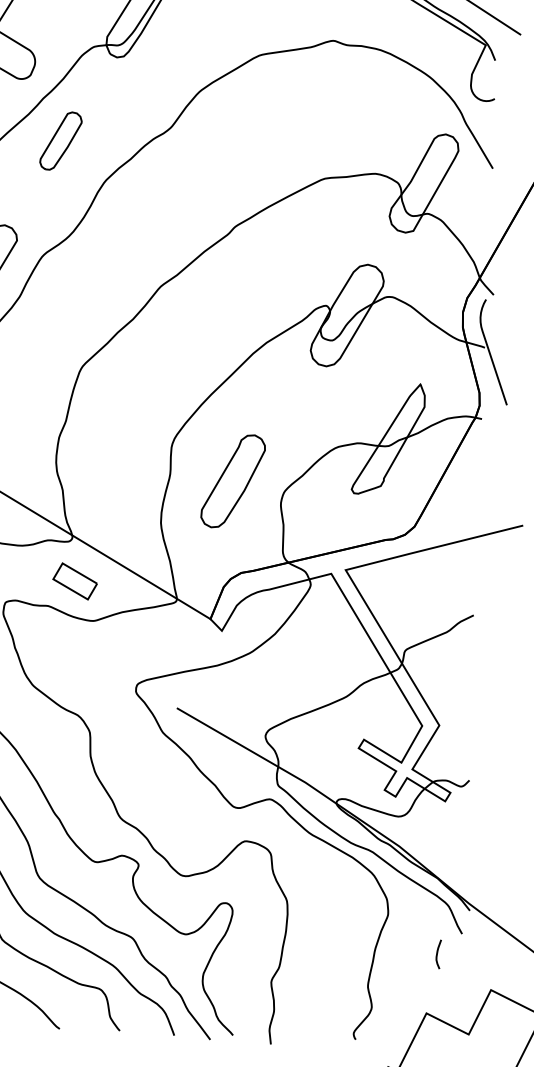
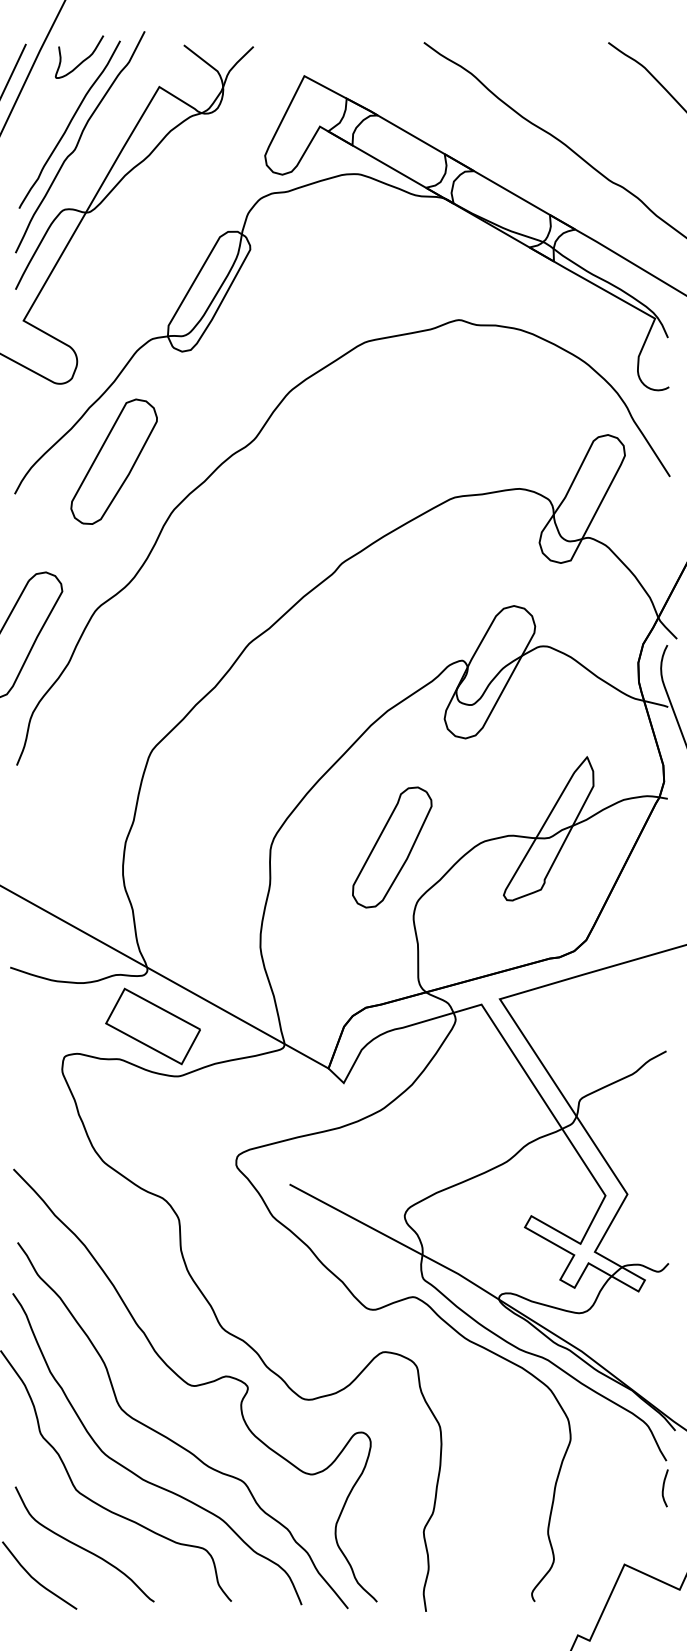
part: (60, 140) -> (113, 461), size x1.67
part: (233, 481) -> (392, 847), moved
part: (74, 581) -> (152, 1026), size x1.67
curve: (437, 954) -> (664, 1488), moved

